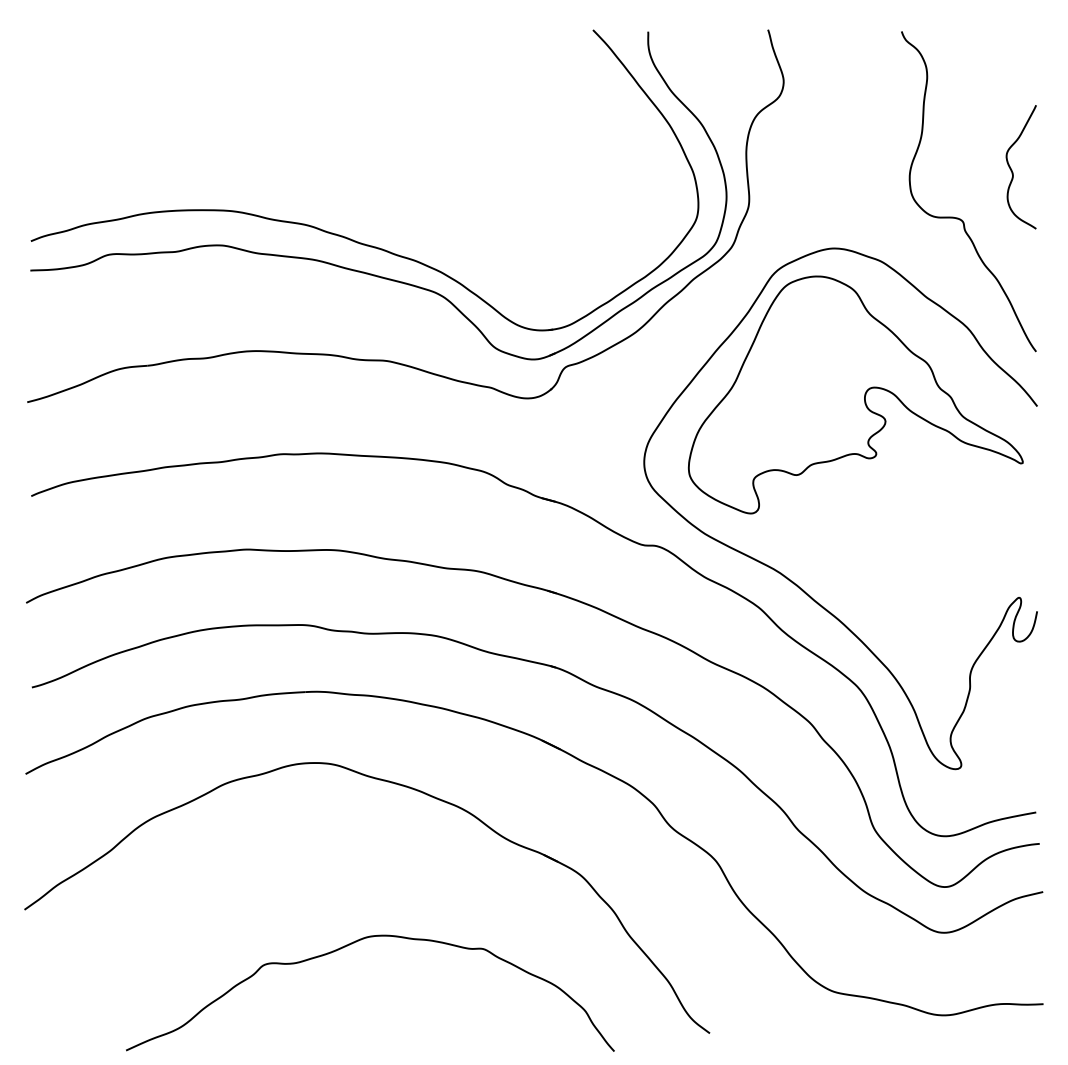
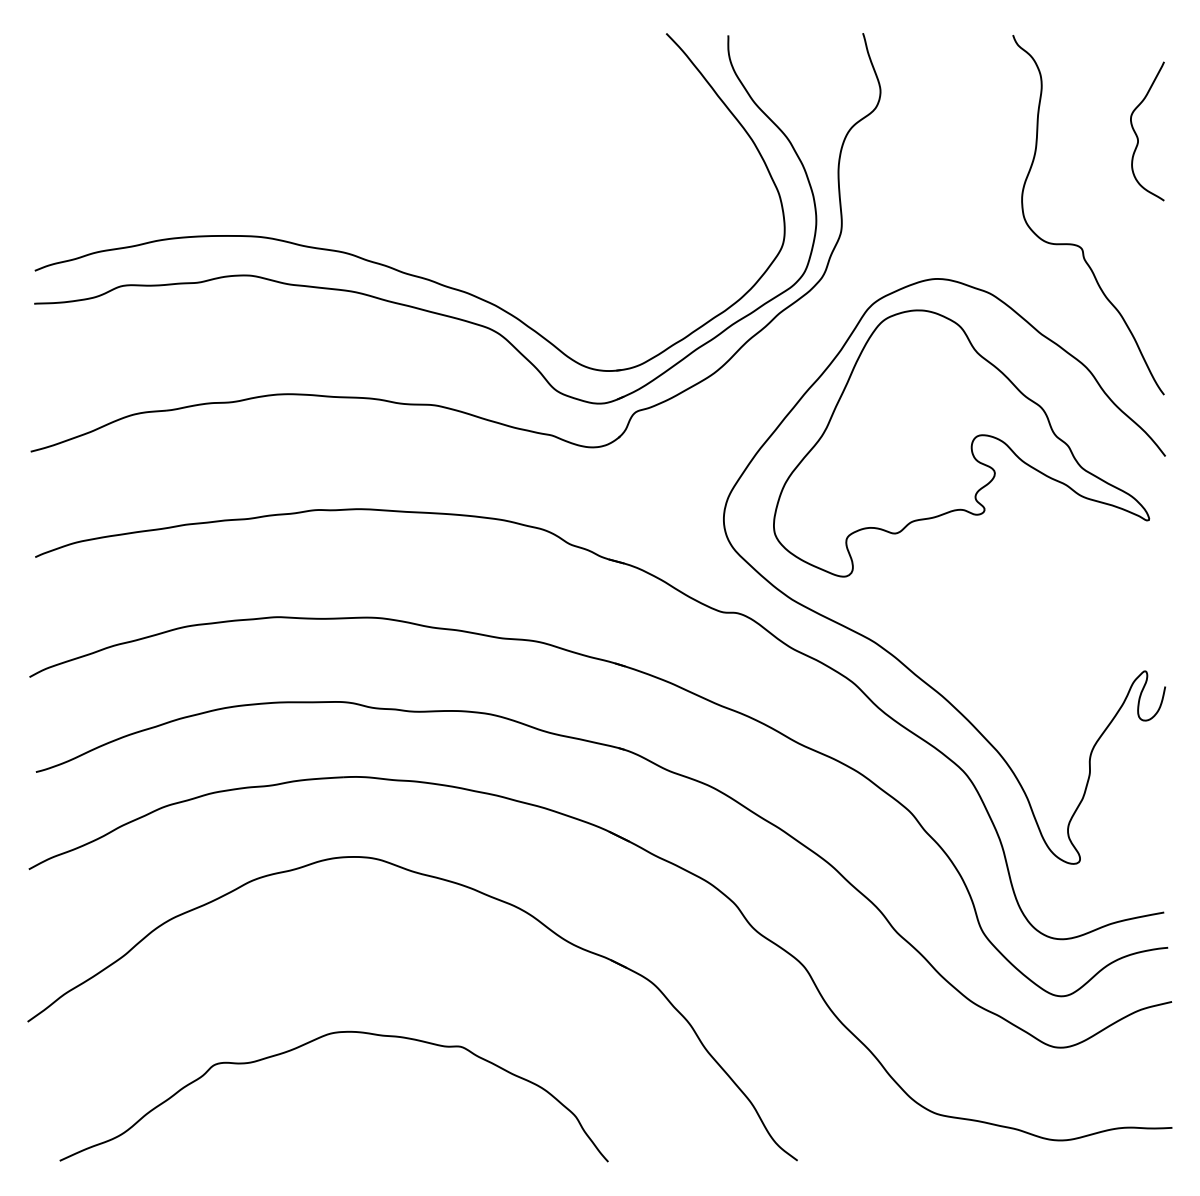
curve: (1012, 170) -> (1137, 135), moved
curve: (352, 944) -> (314, 1041), moved

